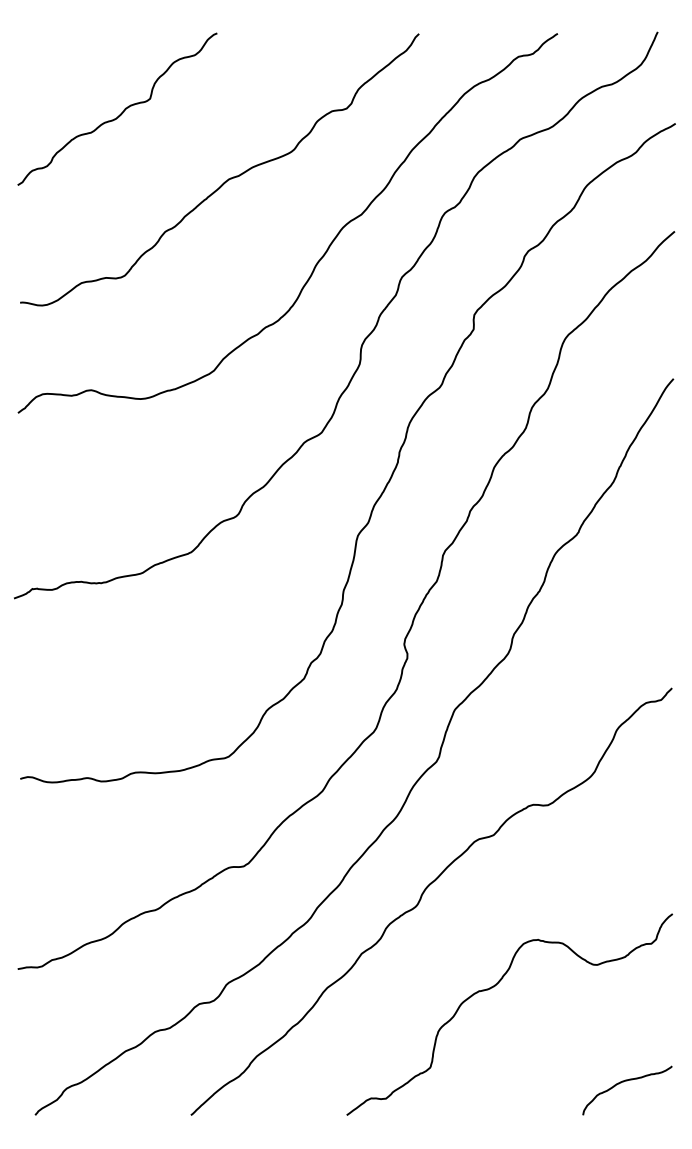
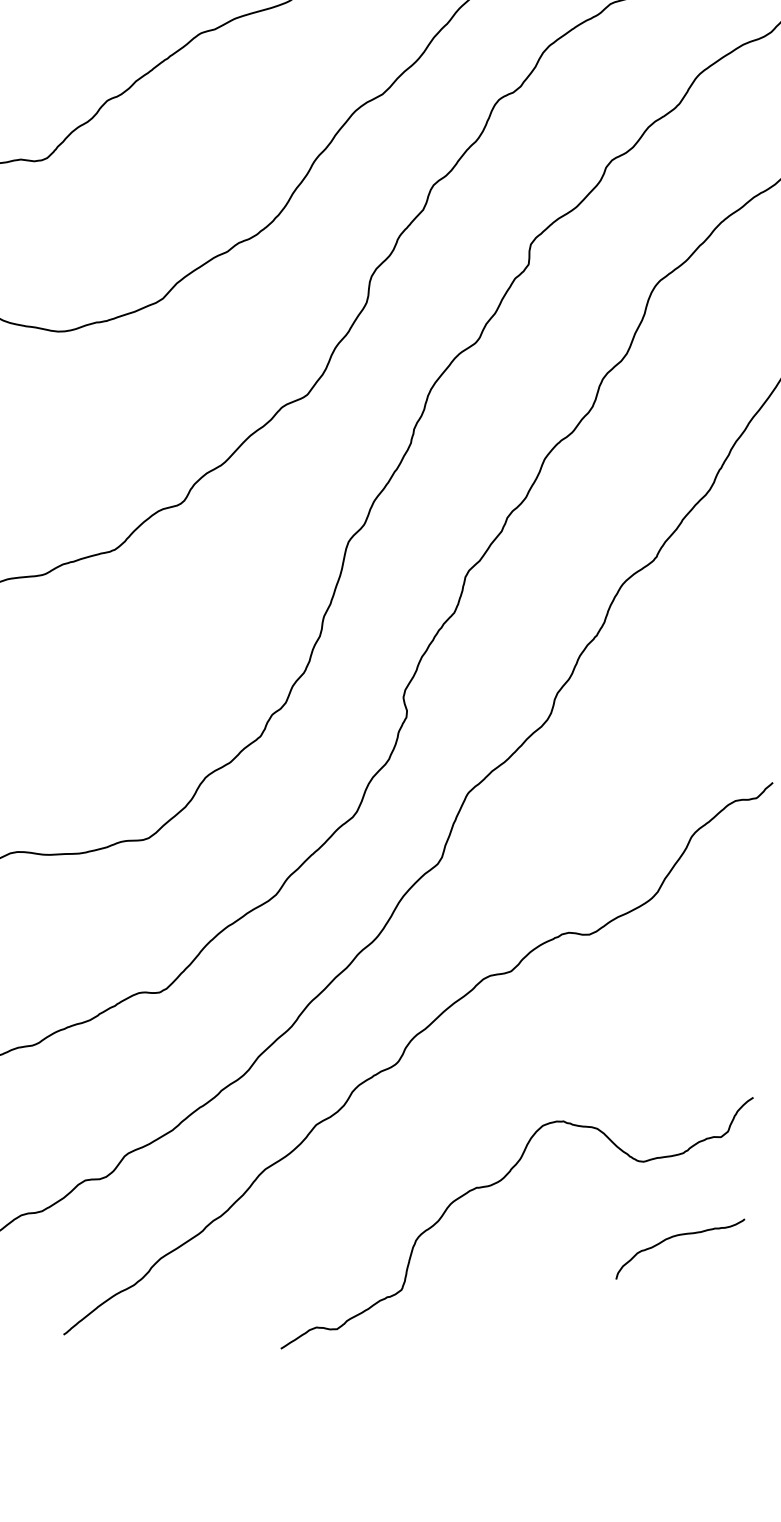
curve: (623, 1082) -> (675, 1237), moved

